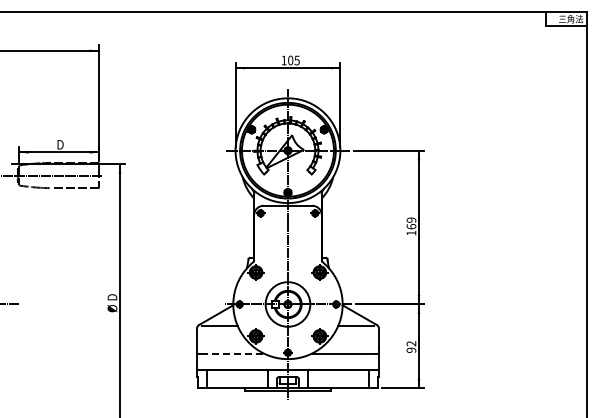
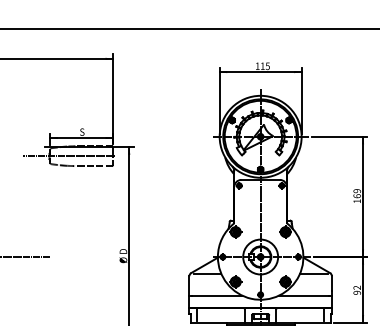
text: (290, 60) -> (262, 66), 105 -> 115
text: (60, 144) -> (82, 131), D -> S
line: (232, 353) -> (217, 295), dashed -> solid

